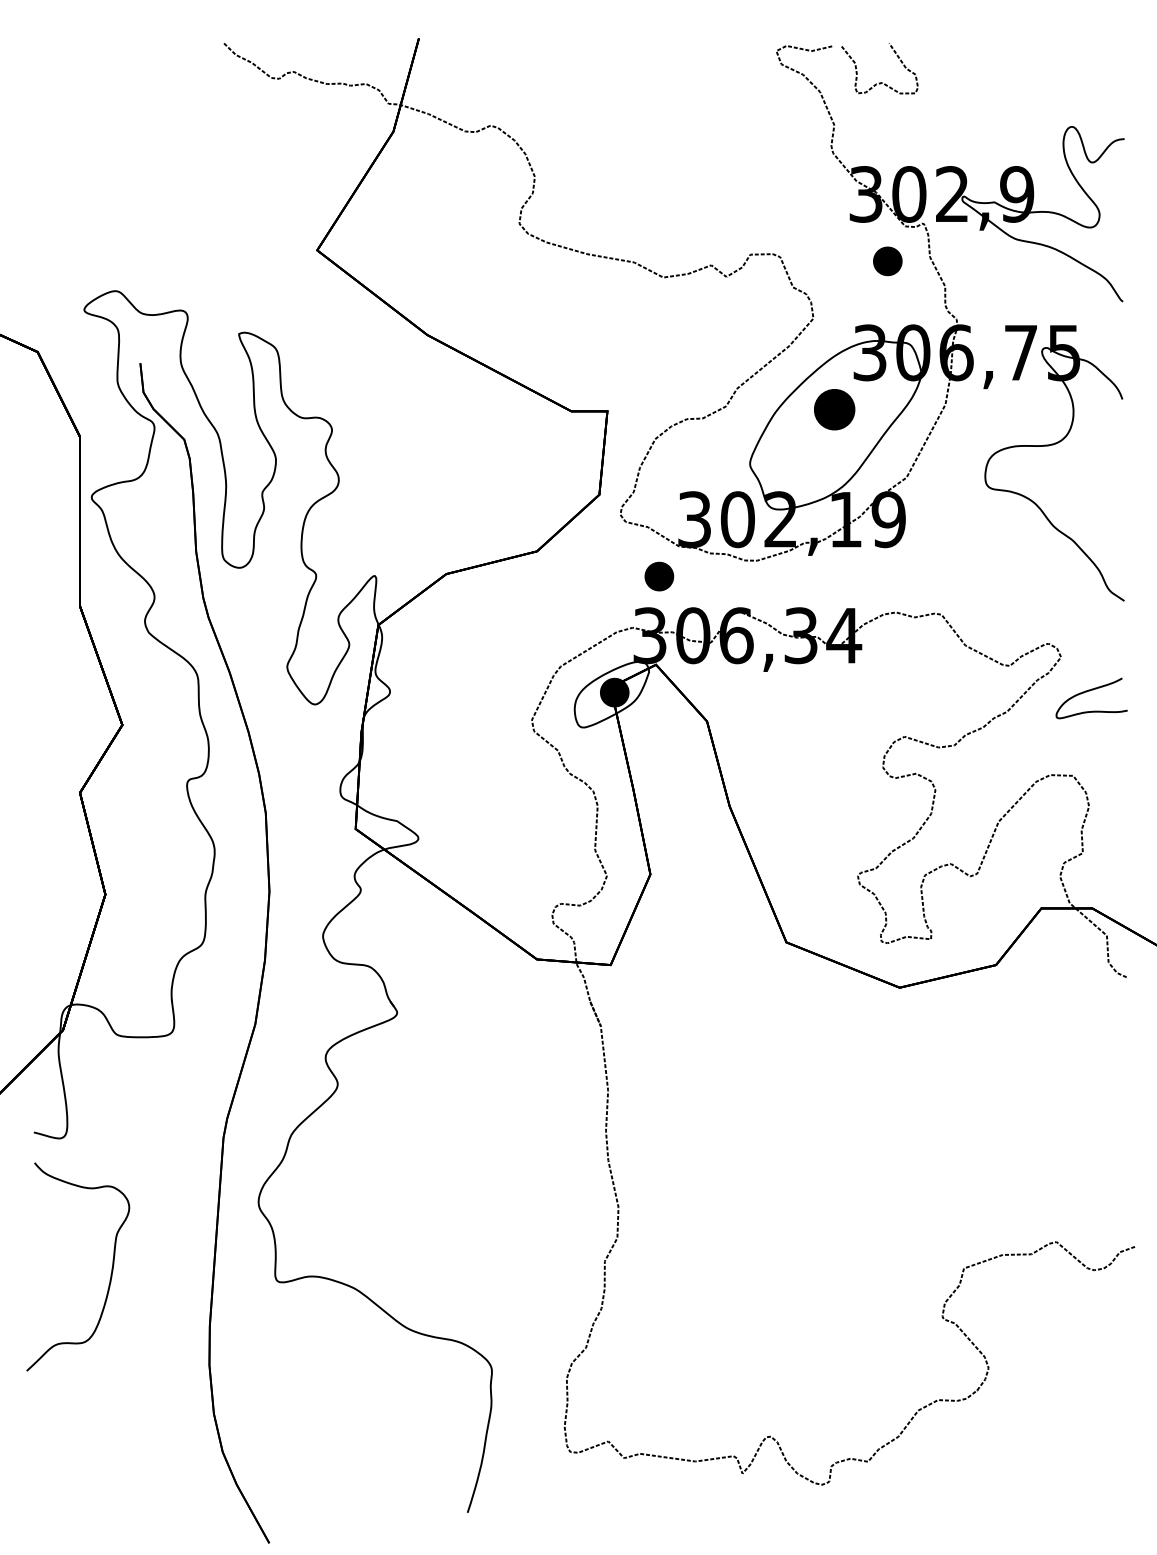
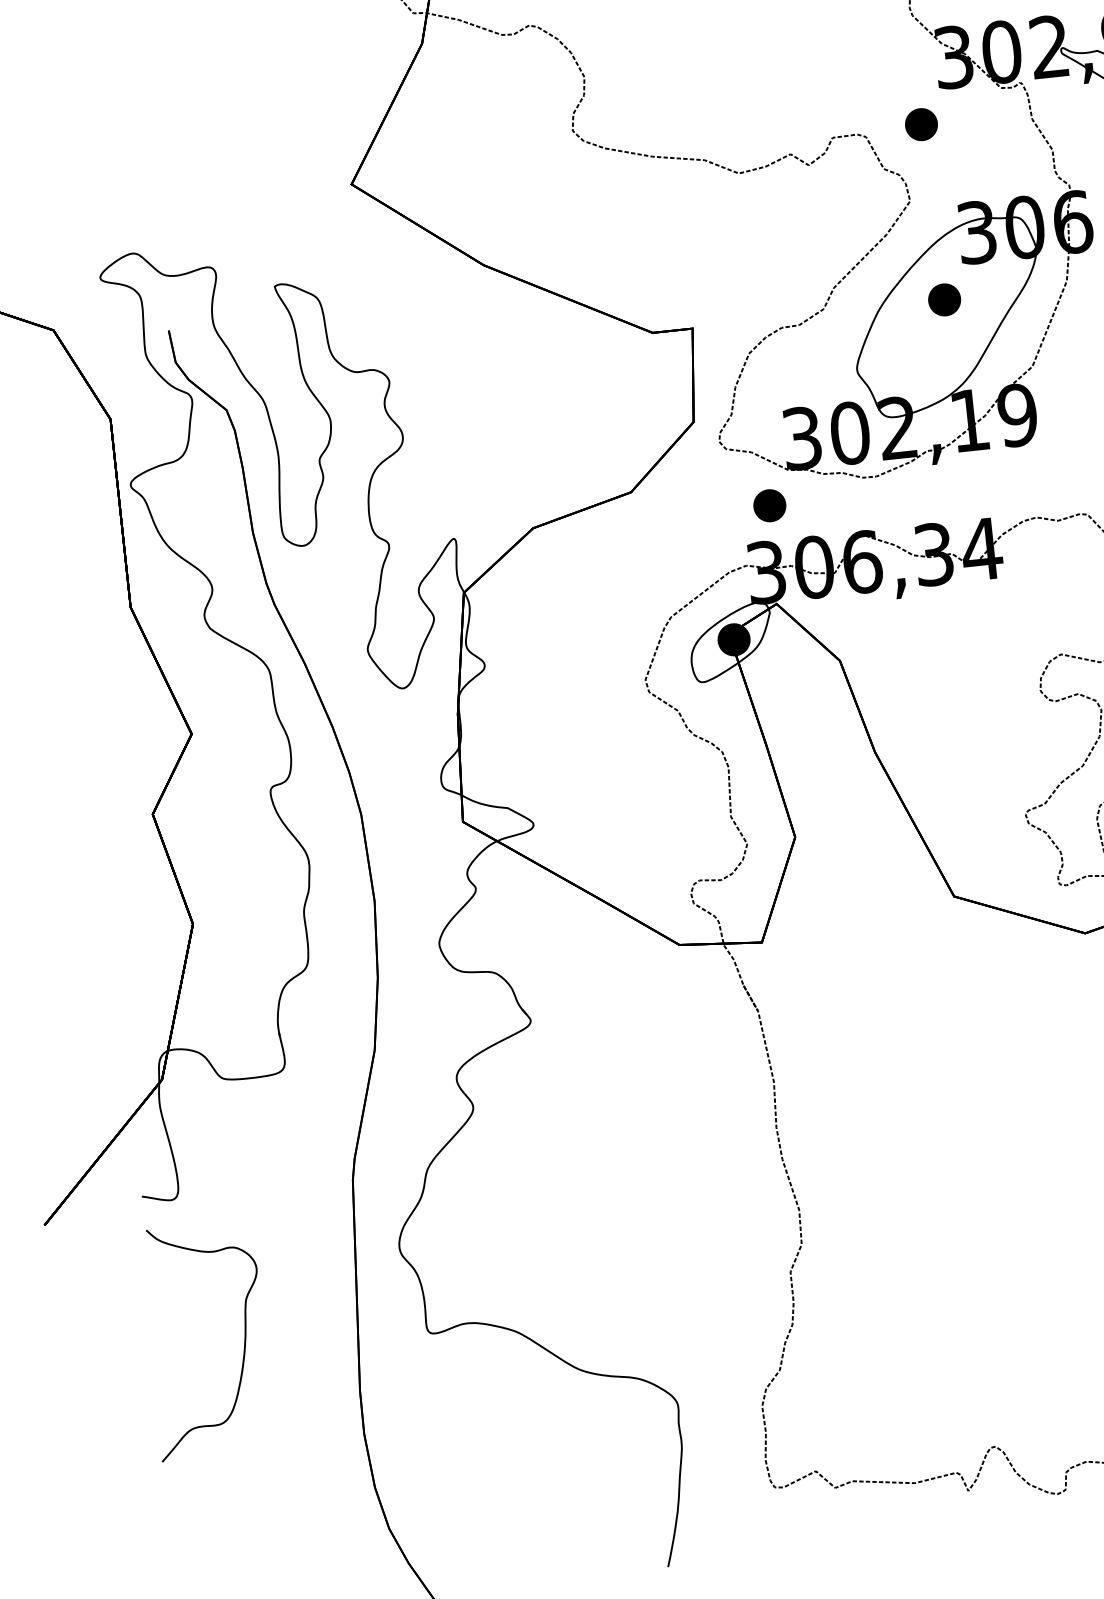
part: (887, 261) -> (921, 124), moved
part: (834, 409) -> (944, 299), size x0.71

